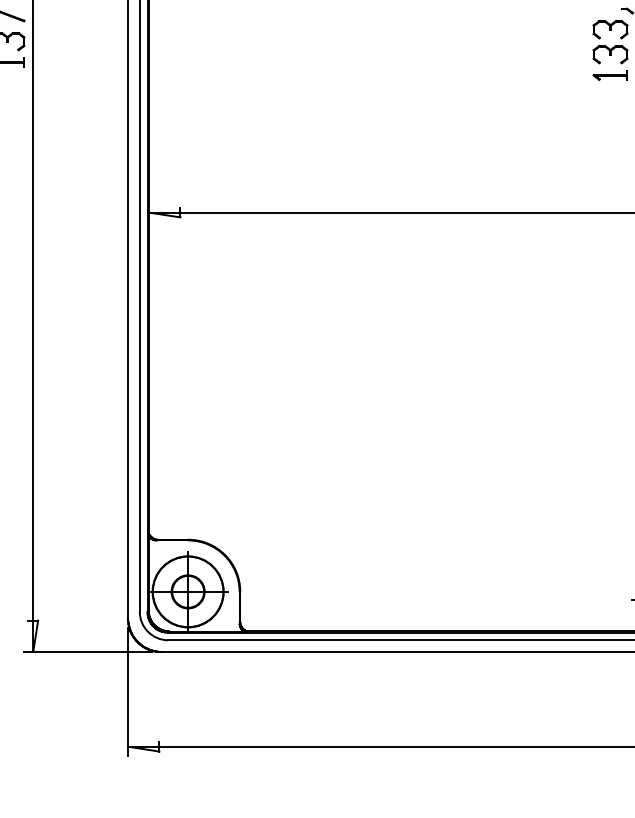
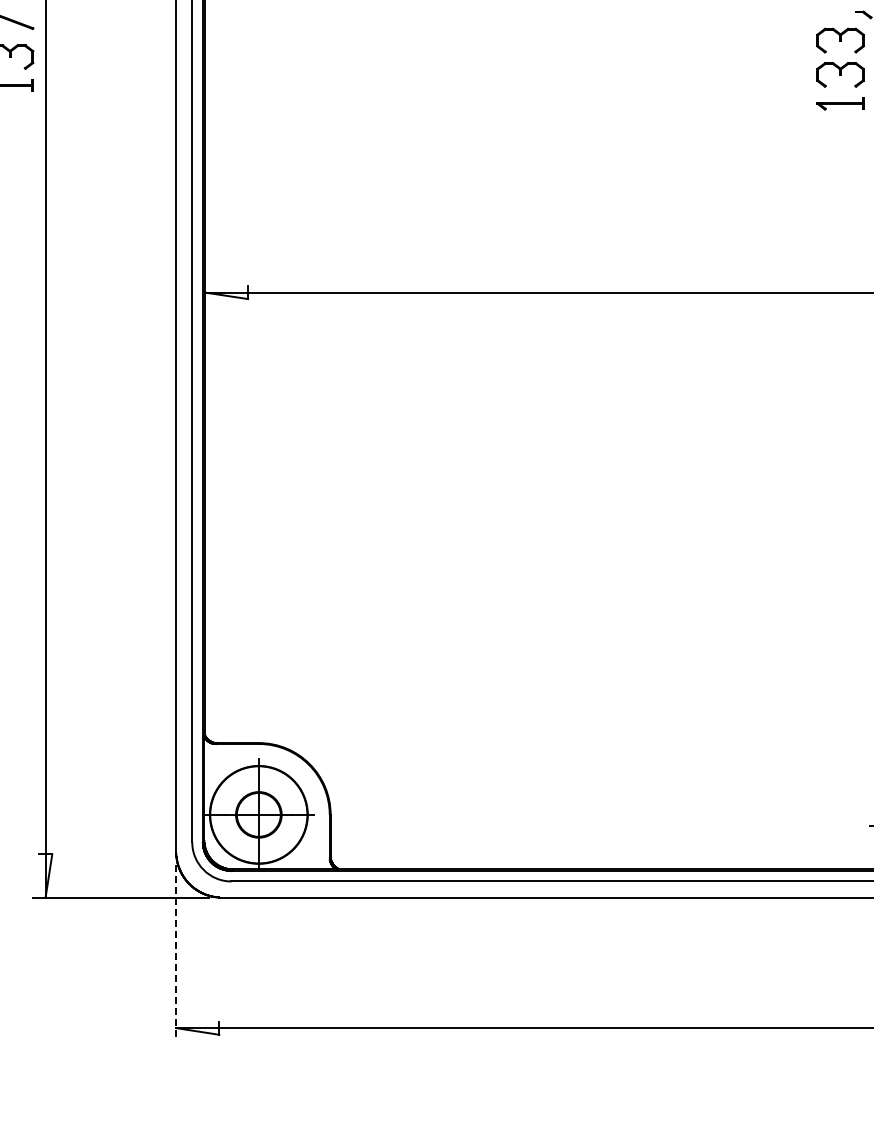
line: (128, 692) -> (176, 953), solid -> dashed

